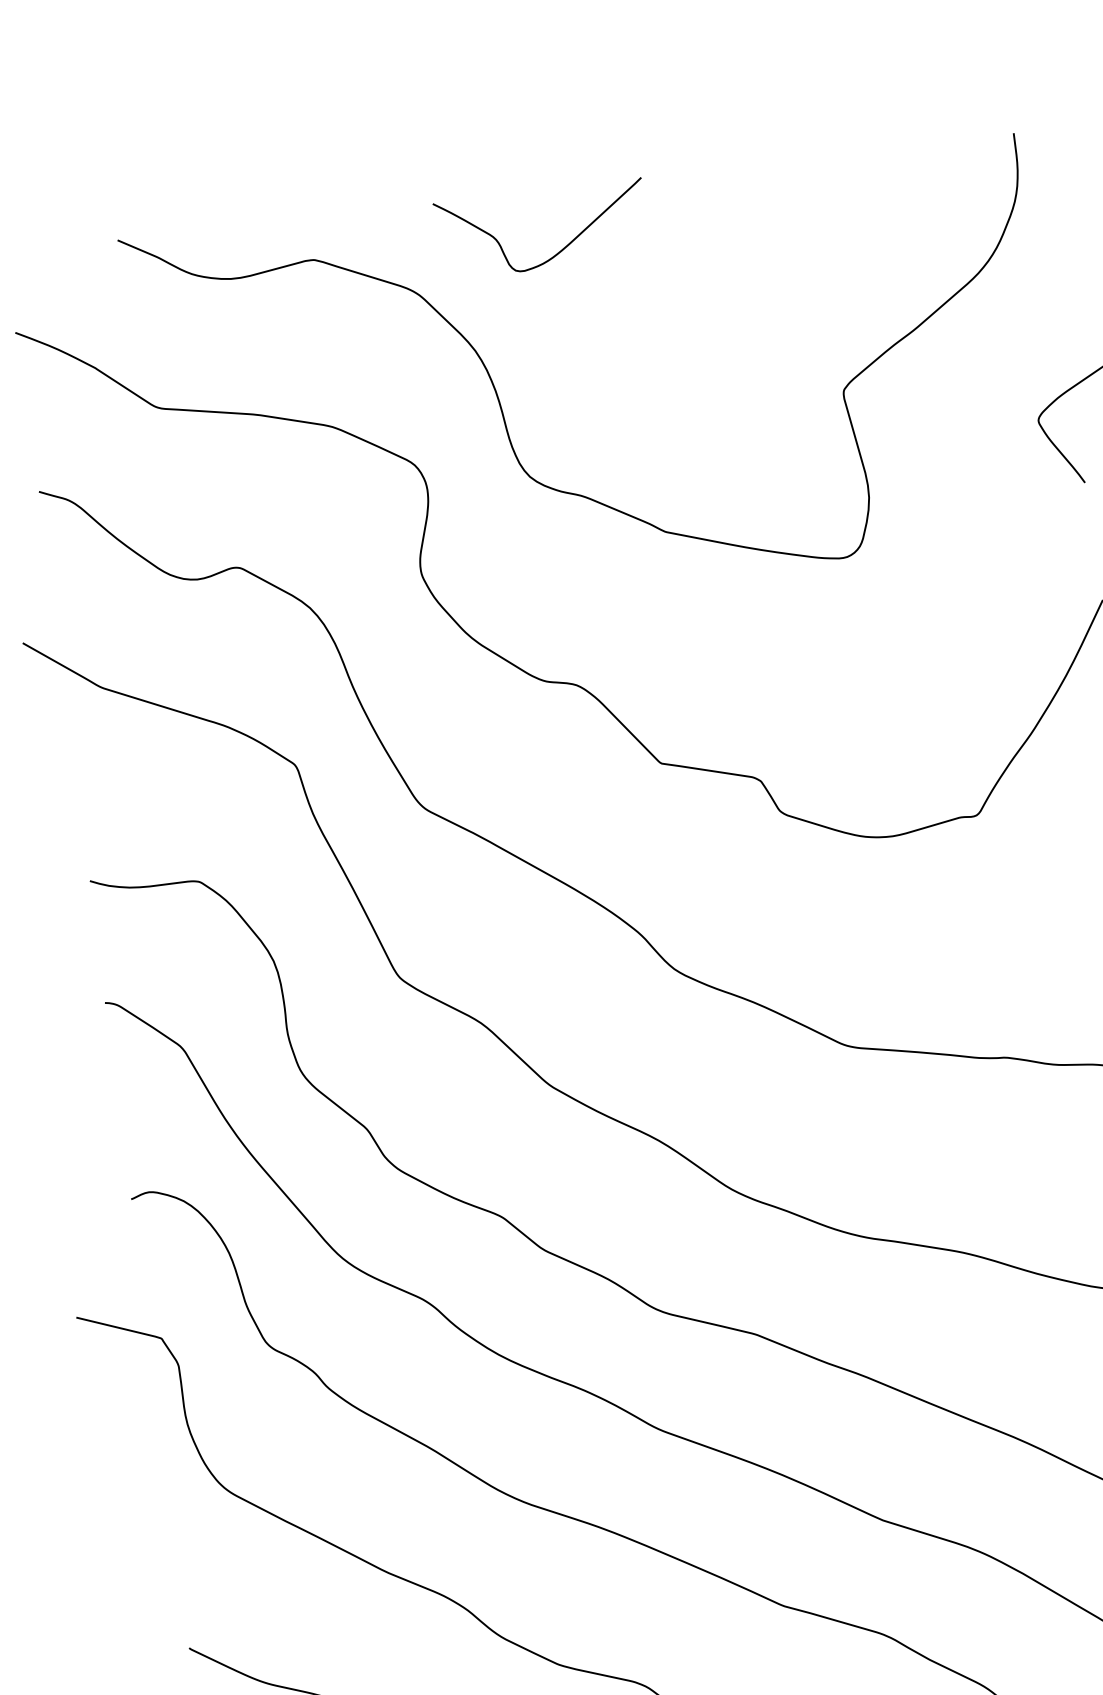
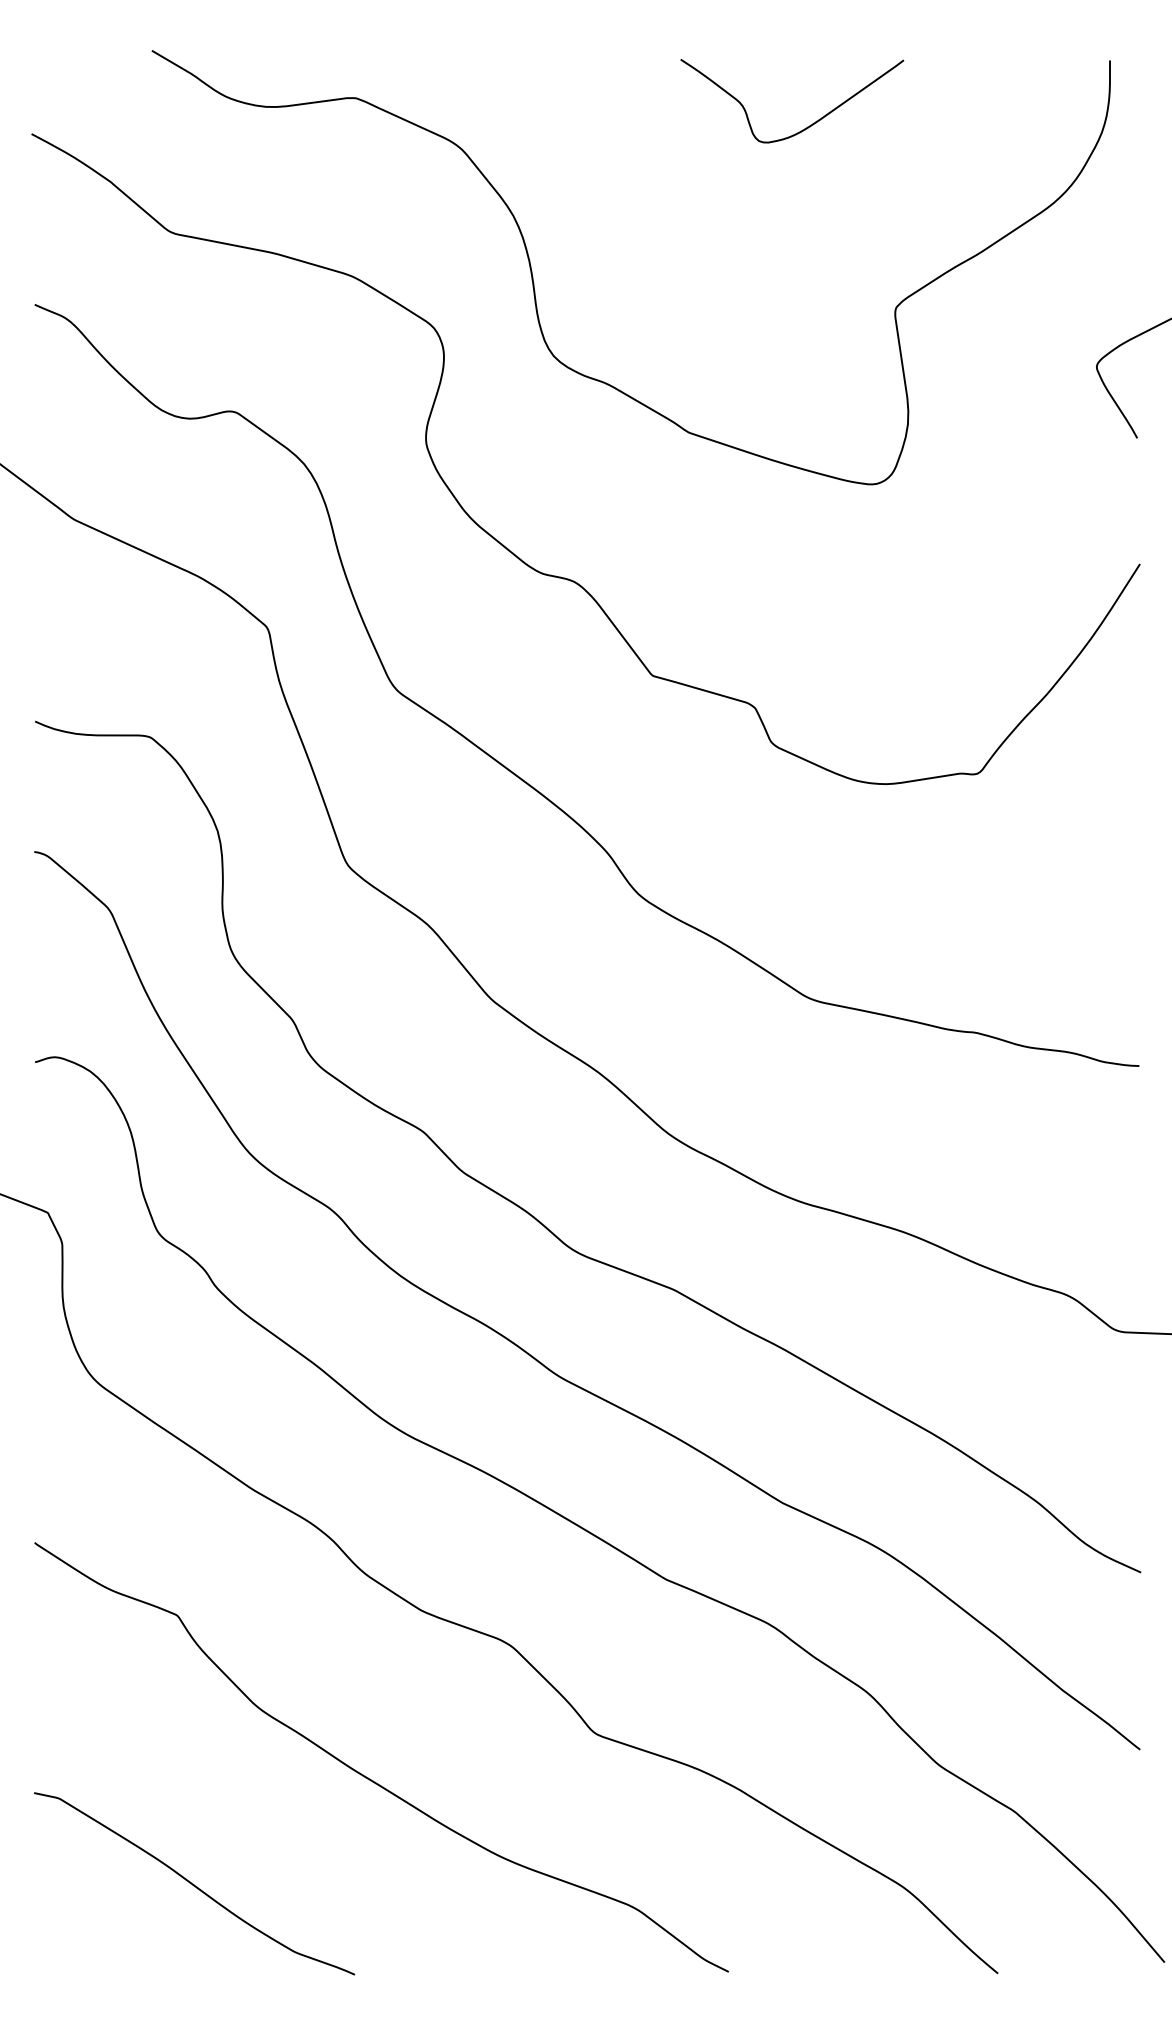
curve: (559, 251) -> (807, 126), moved

